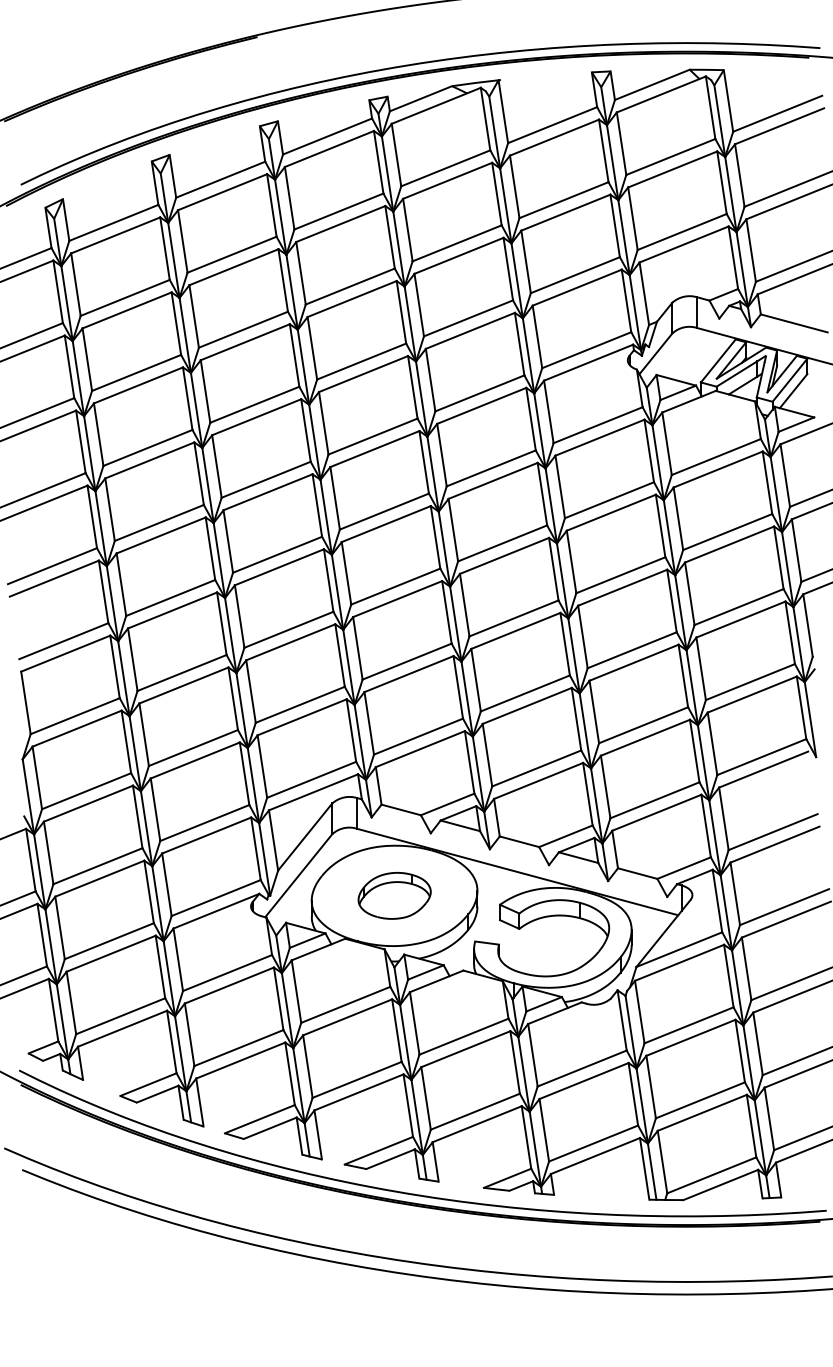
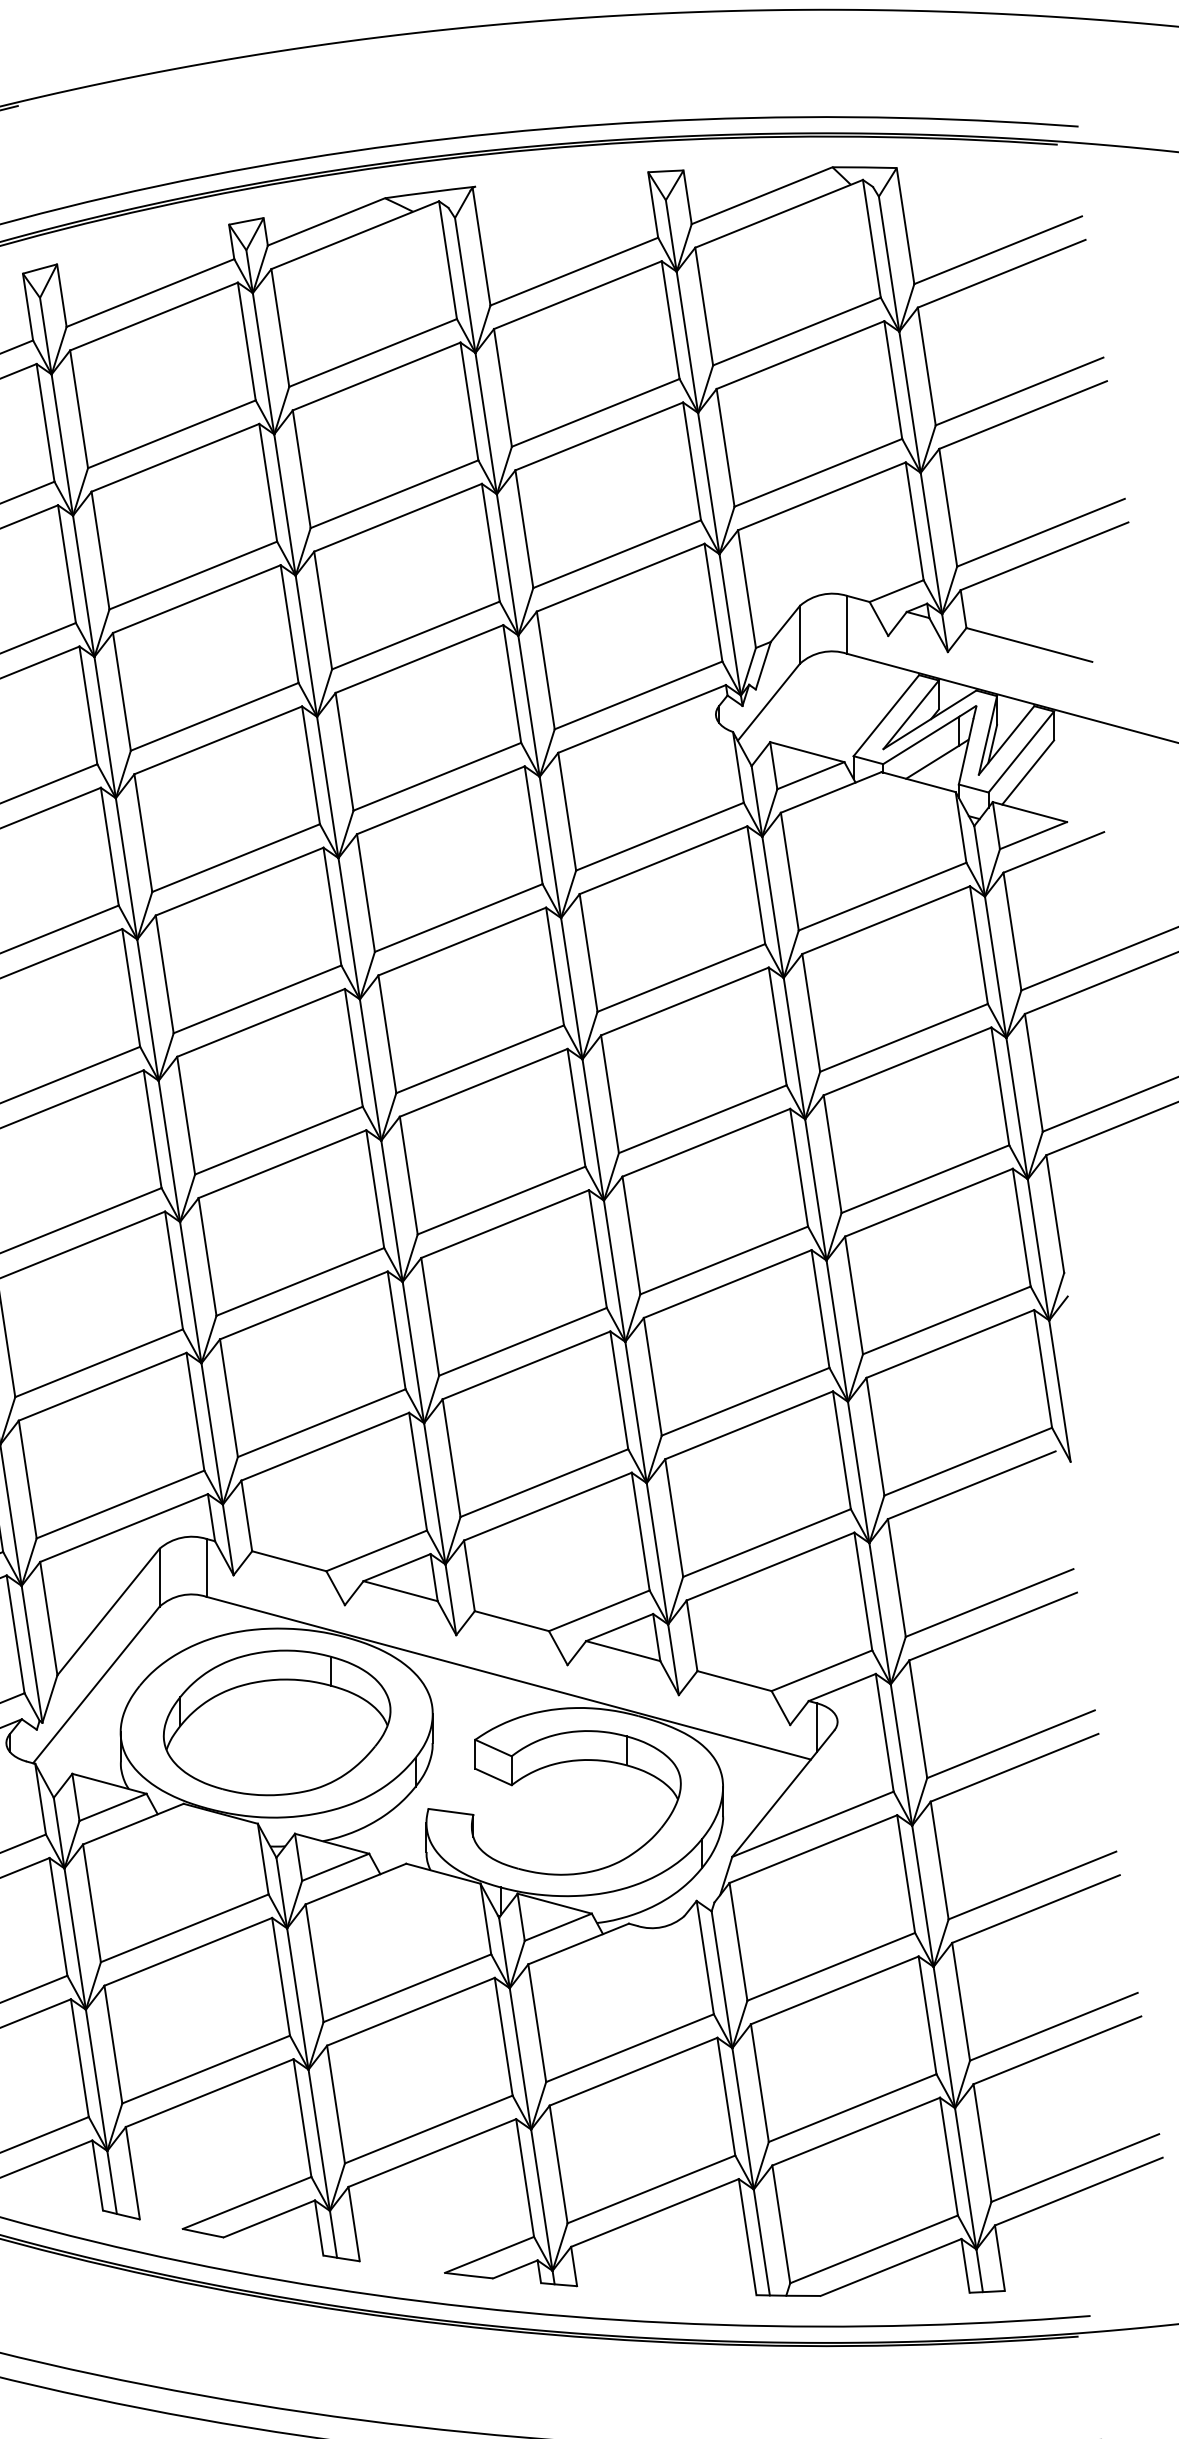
part: (394, 895) -> (276, 1722), size x1.67

